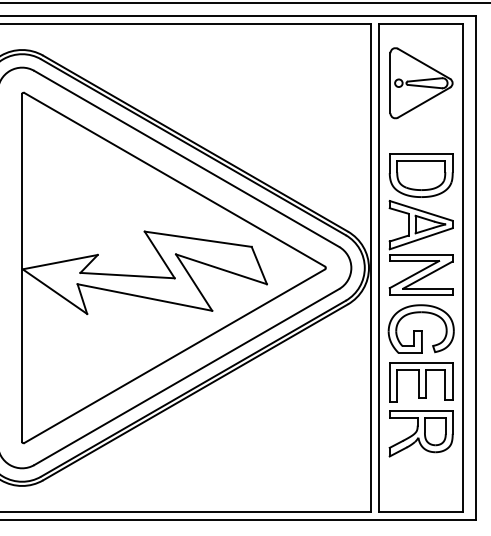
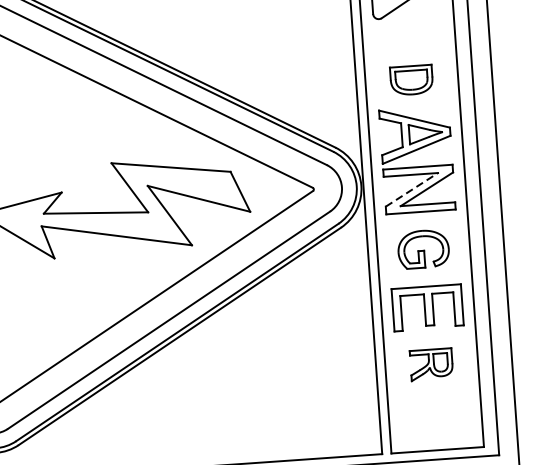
part: (420, 175) -> (410, 80), size x0.6
line: (414, 274) -> (412, 189), solid -> dashed
part: (420, 328) -> (422, 248), size x0.7
part: (420, 433) -> (430, 364), size x0.6

